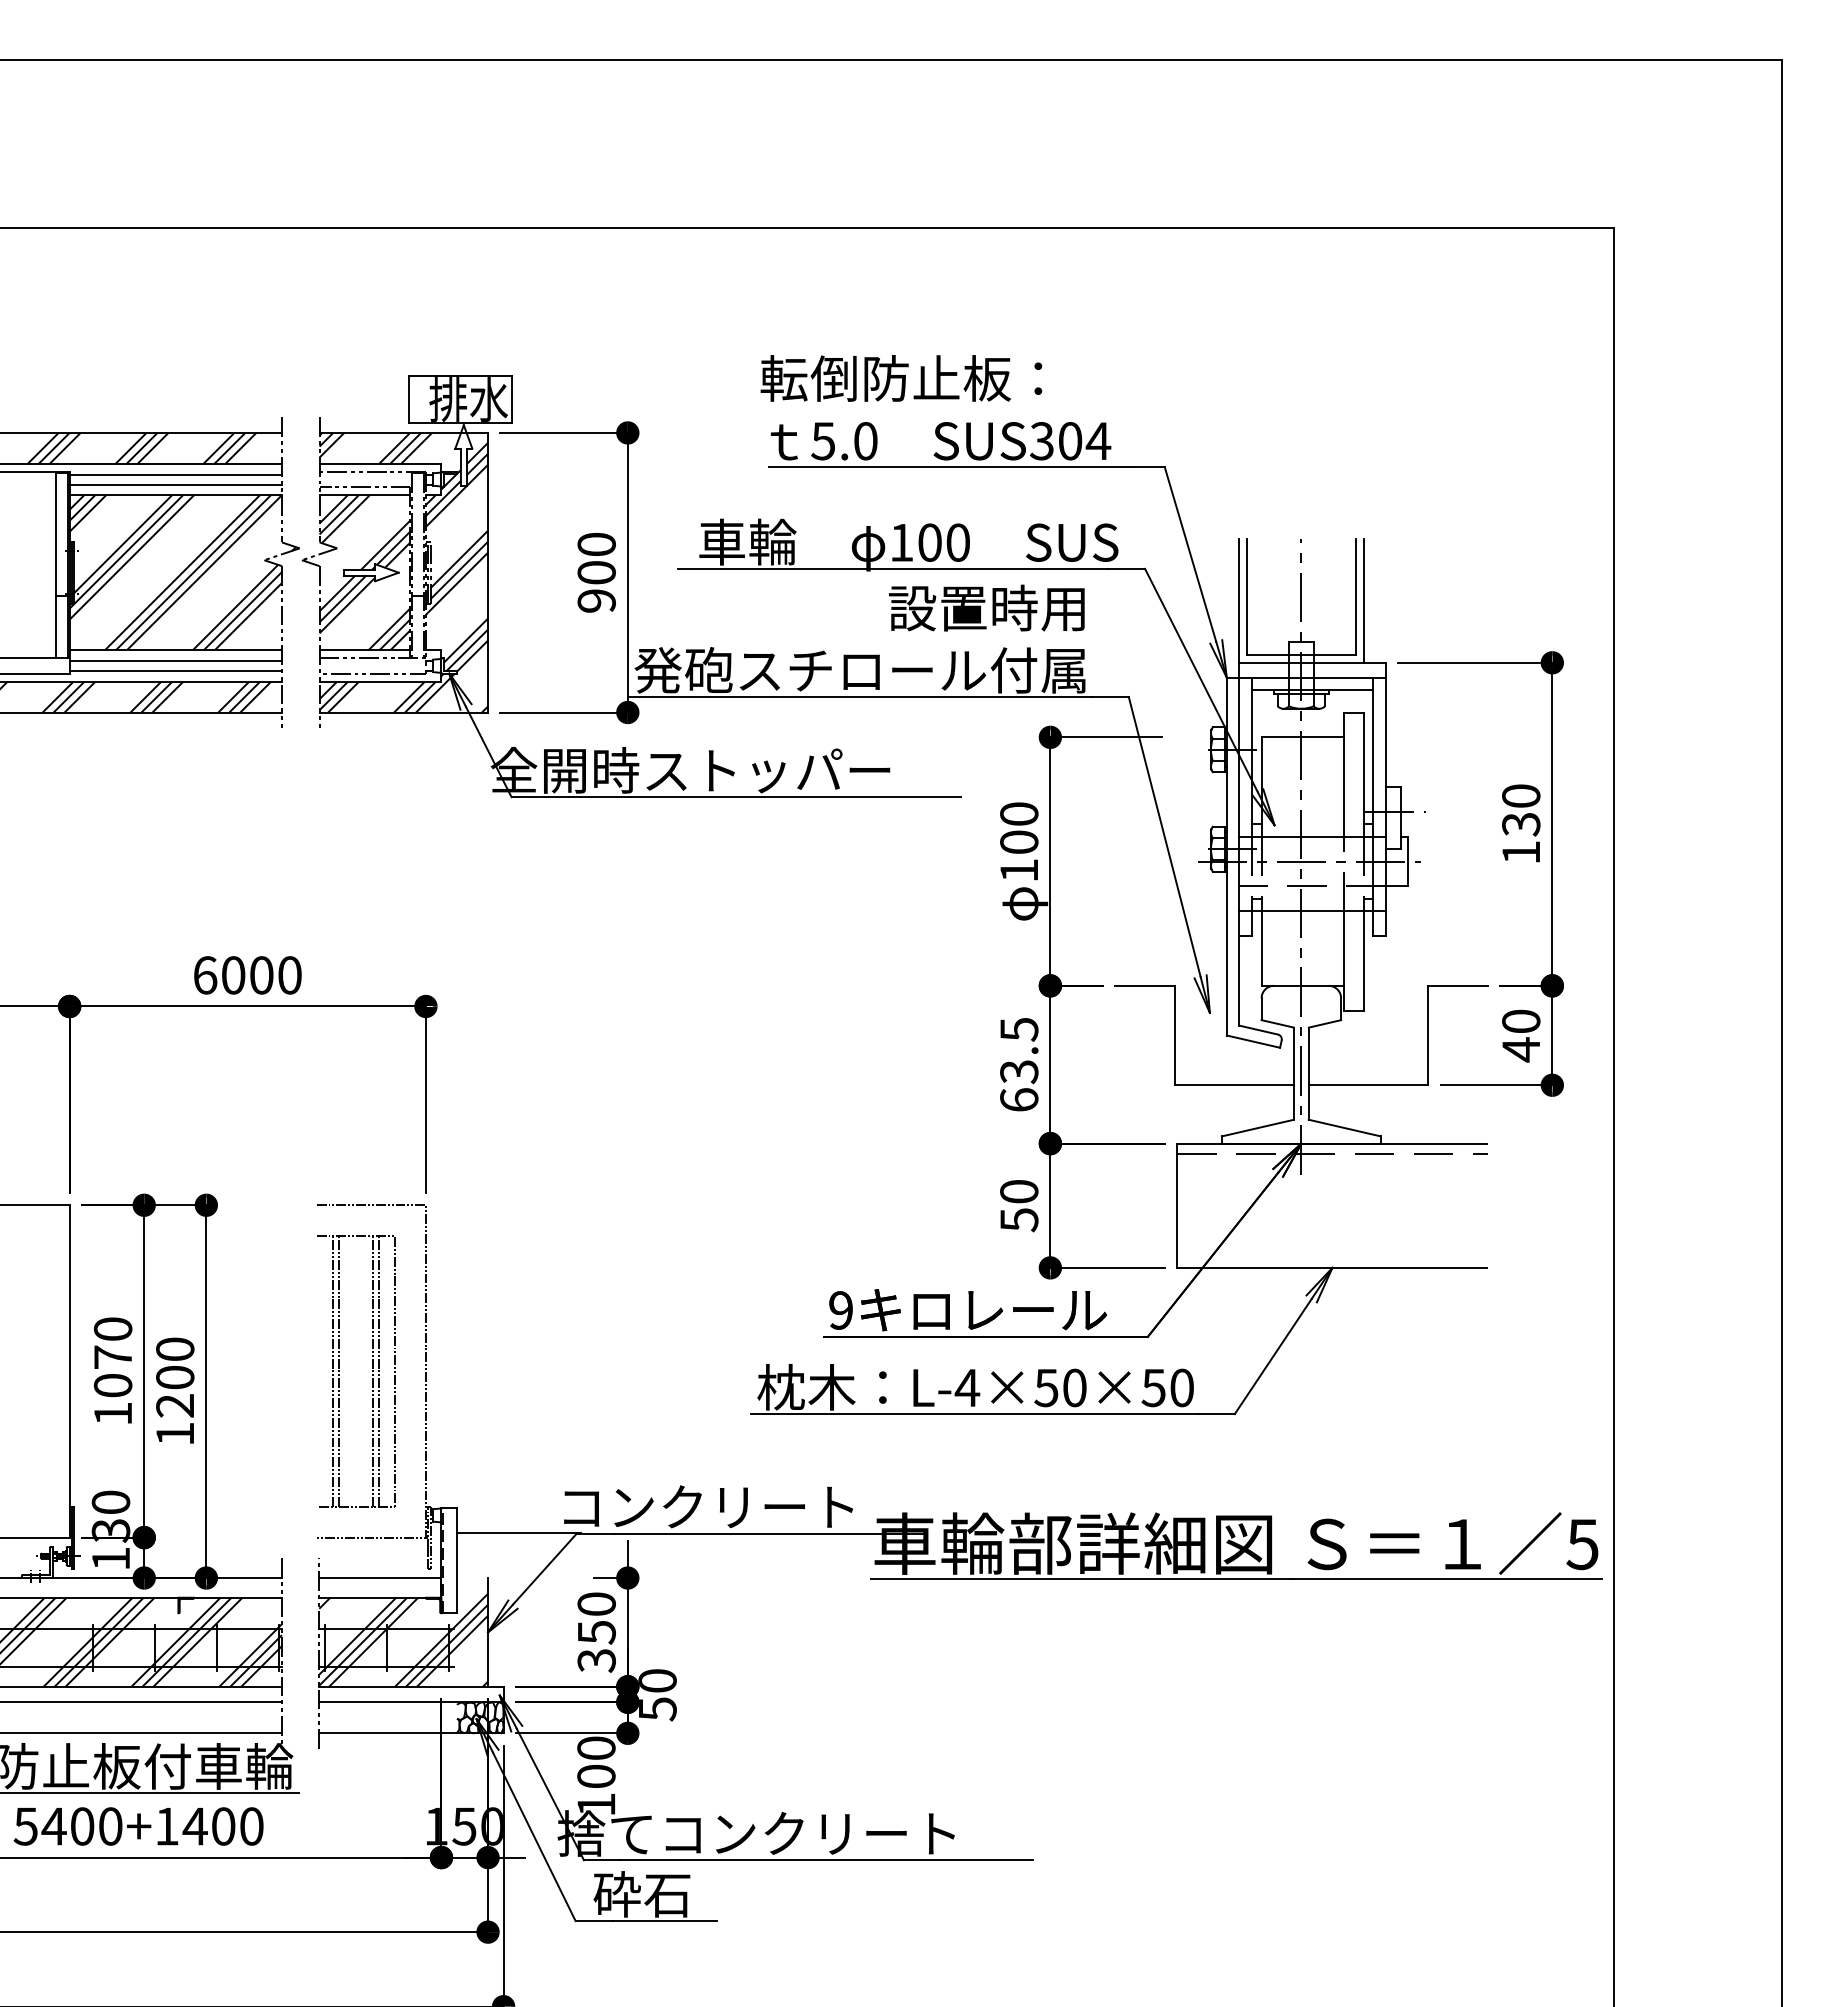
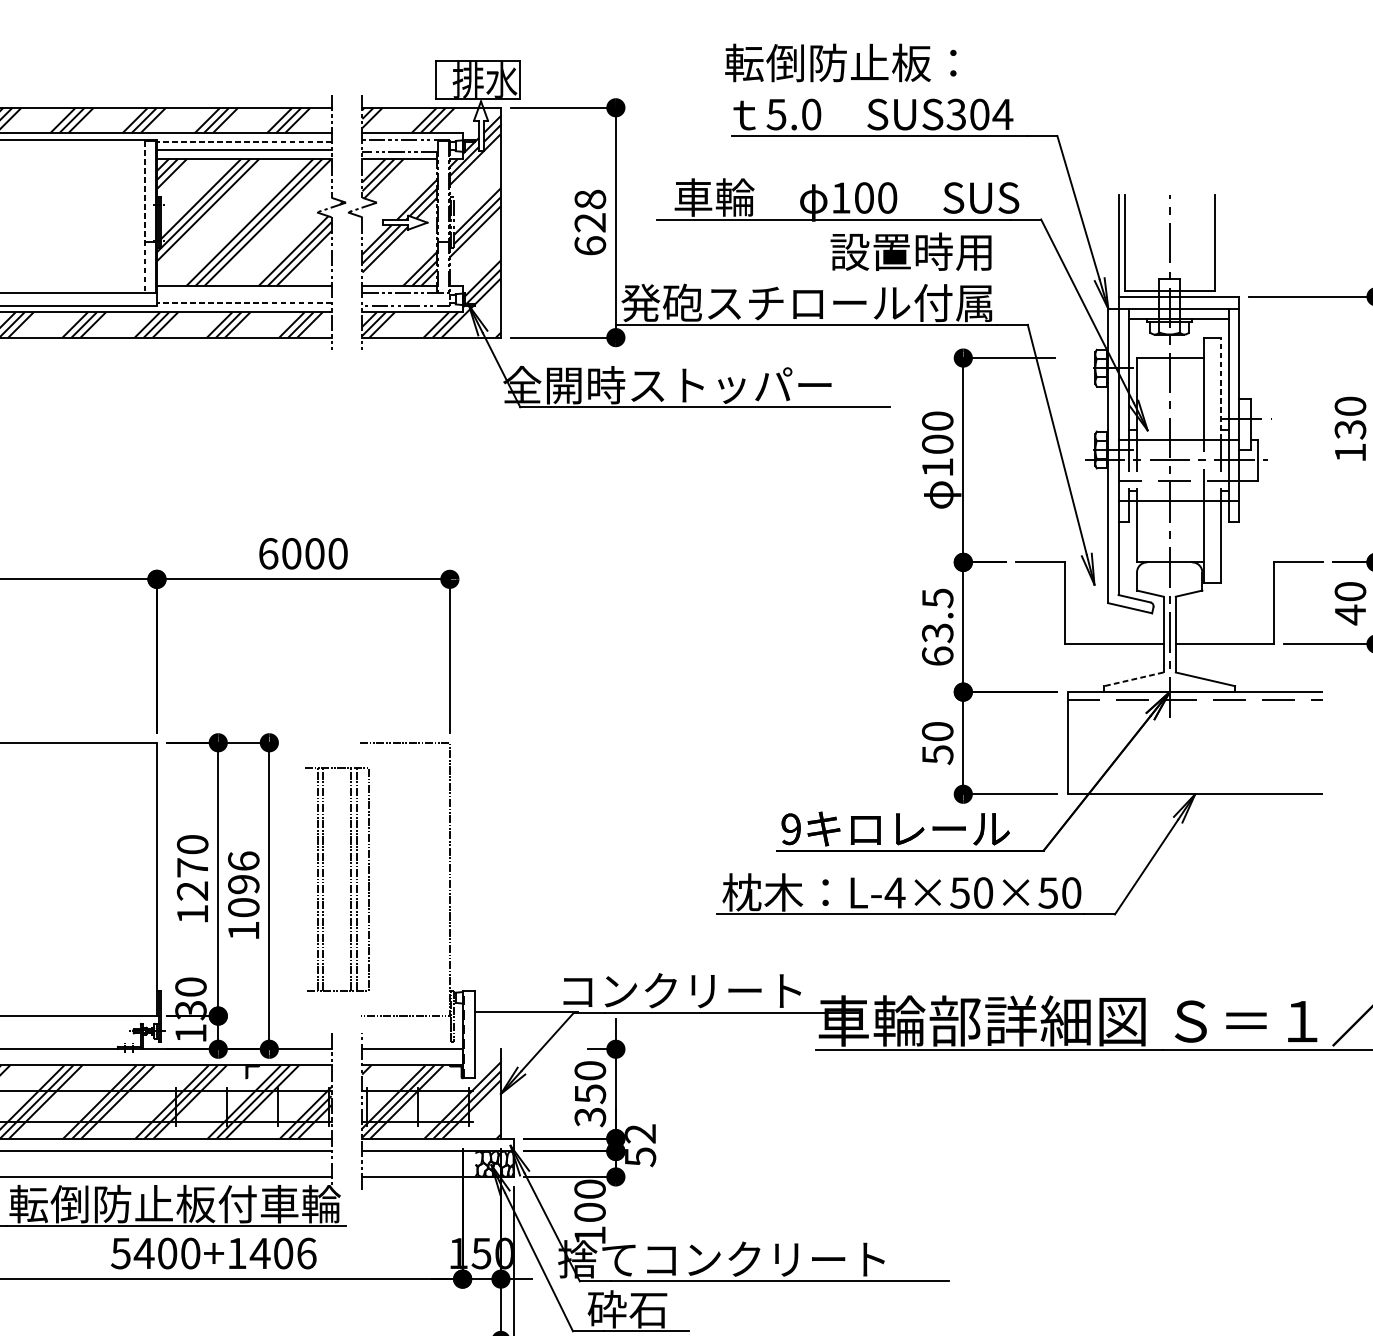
line: (175, 474) -> (243, 141), solid -> dashed
line: (55, 566) -> (145, 217), solid -> dashed
text: (596, 572) -> (590, 222), 900 -> 628
line: (1363, 600) -> (1220, 245), removed
line: (175, 660) -> (243, 294), removed
line: (175, 670) -> (243, 303), solid -> dashed
line: (1363, 774) -> (1220, 388), solid -> dashed
line: (1257, 1128) -> (1133, 679), solid -> dashed
part: (372, 1371) -> (350, 879), moved
text: (175, 1377) -> (243, 884), 1200 -> 1096
text: (113, 1385) -> (193, 890), 1070 -> 1270
text: (657, 1680) -> (640, 1133), 50 -> 52
text: (251, 1826) -> (306, 1253), 5400+1400 -> 5400+1406

